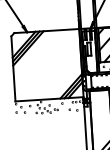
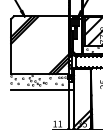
line: (53, 117) -> (42, 89), added

